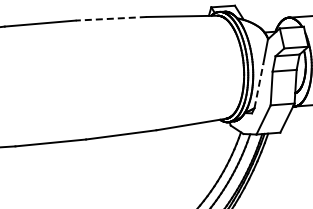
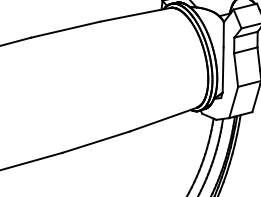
line: (111, 18) -> (66, 29), dashed -> solid
line: (258, 86) -> (222, 70), dashed -> solid

